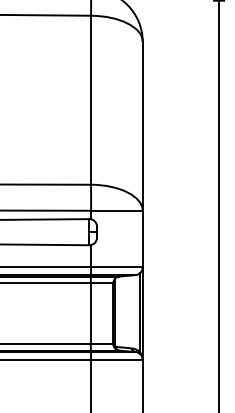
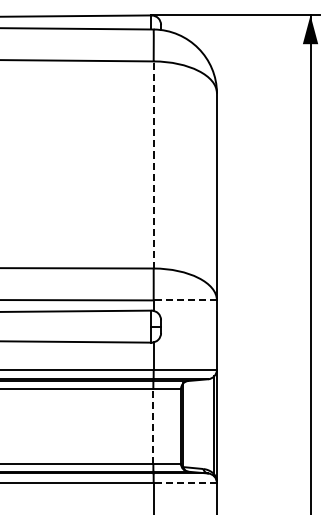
line: (90, 99) -> (153, 164), solid -> dashed
line: (117, 210) -> (185, 300), solid -> dashed
line: (90, 312) -> (153, 425), solid -> dashed
line: (117, 360) -> (185, 483), solid -> dashed

